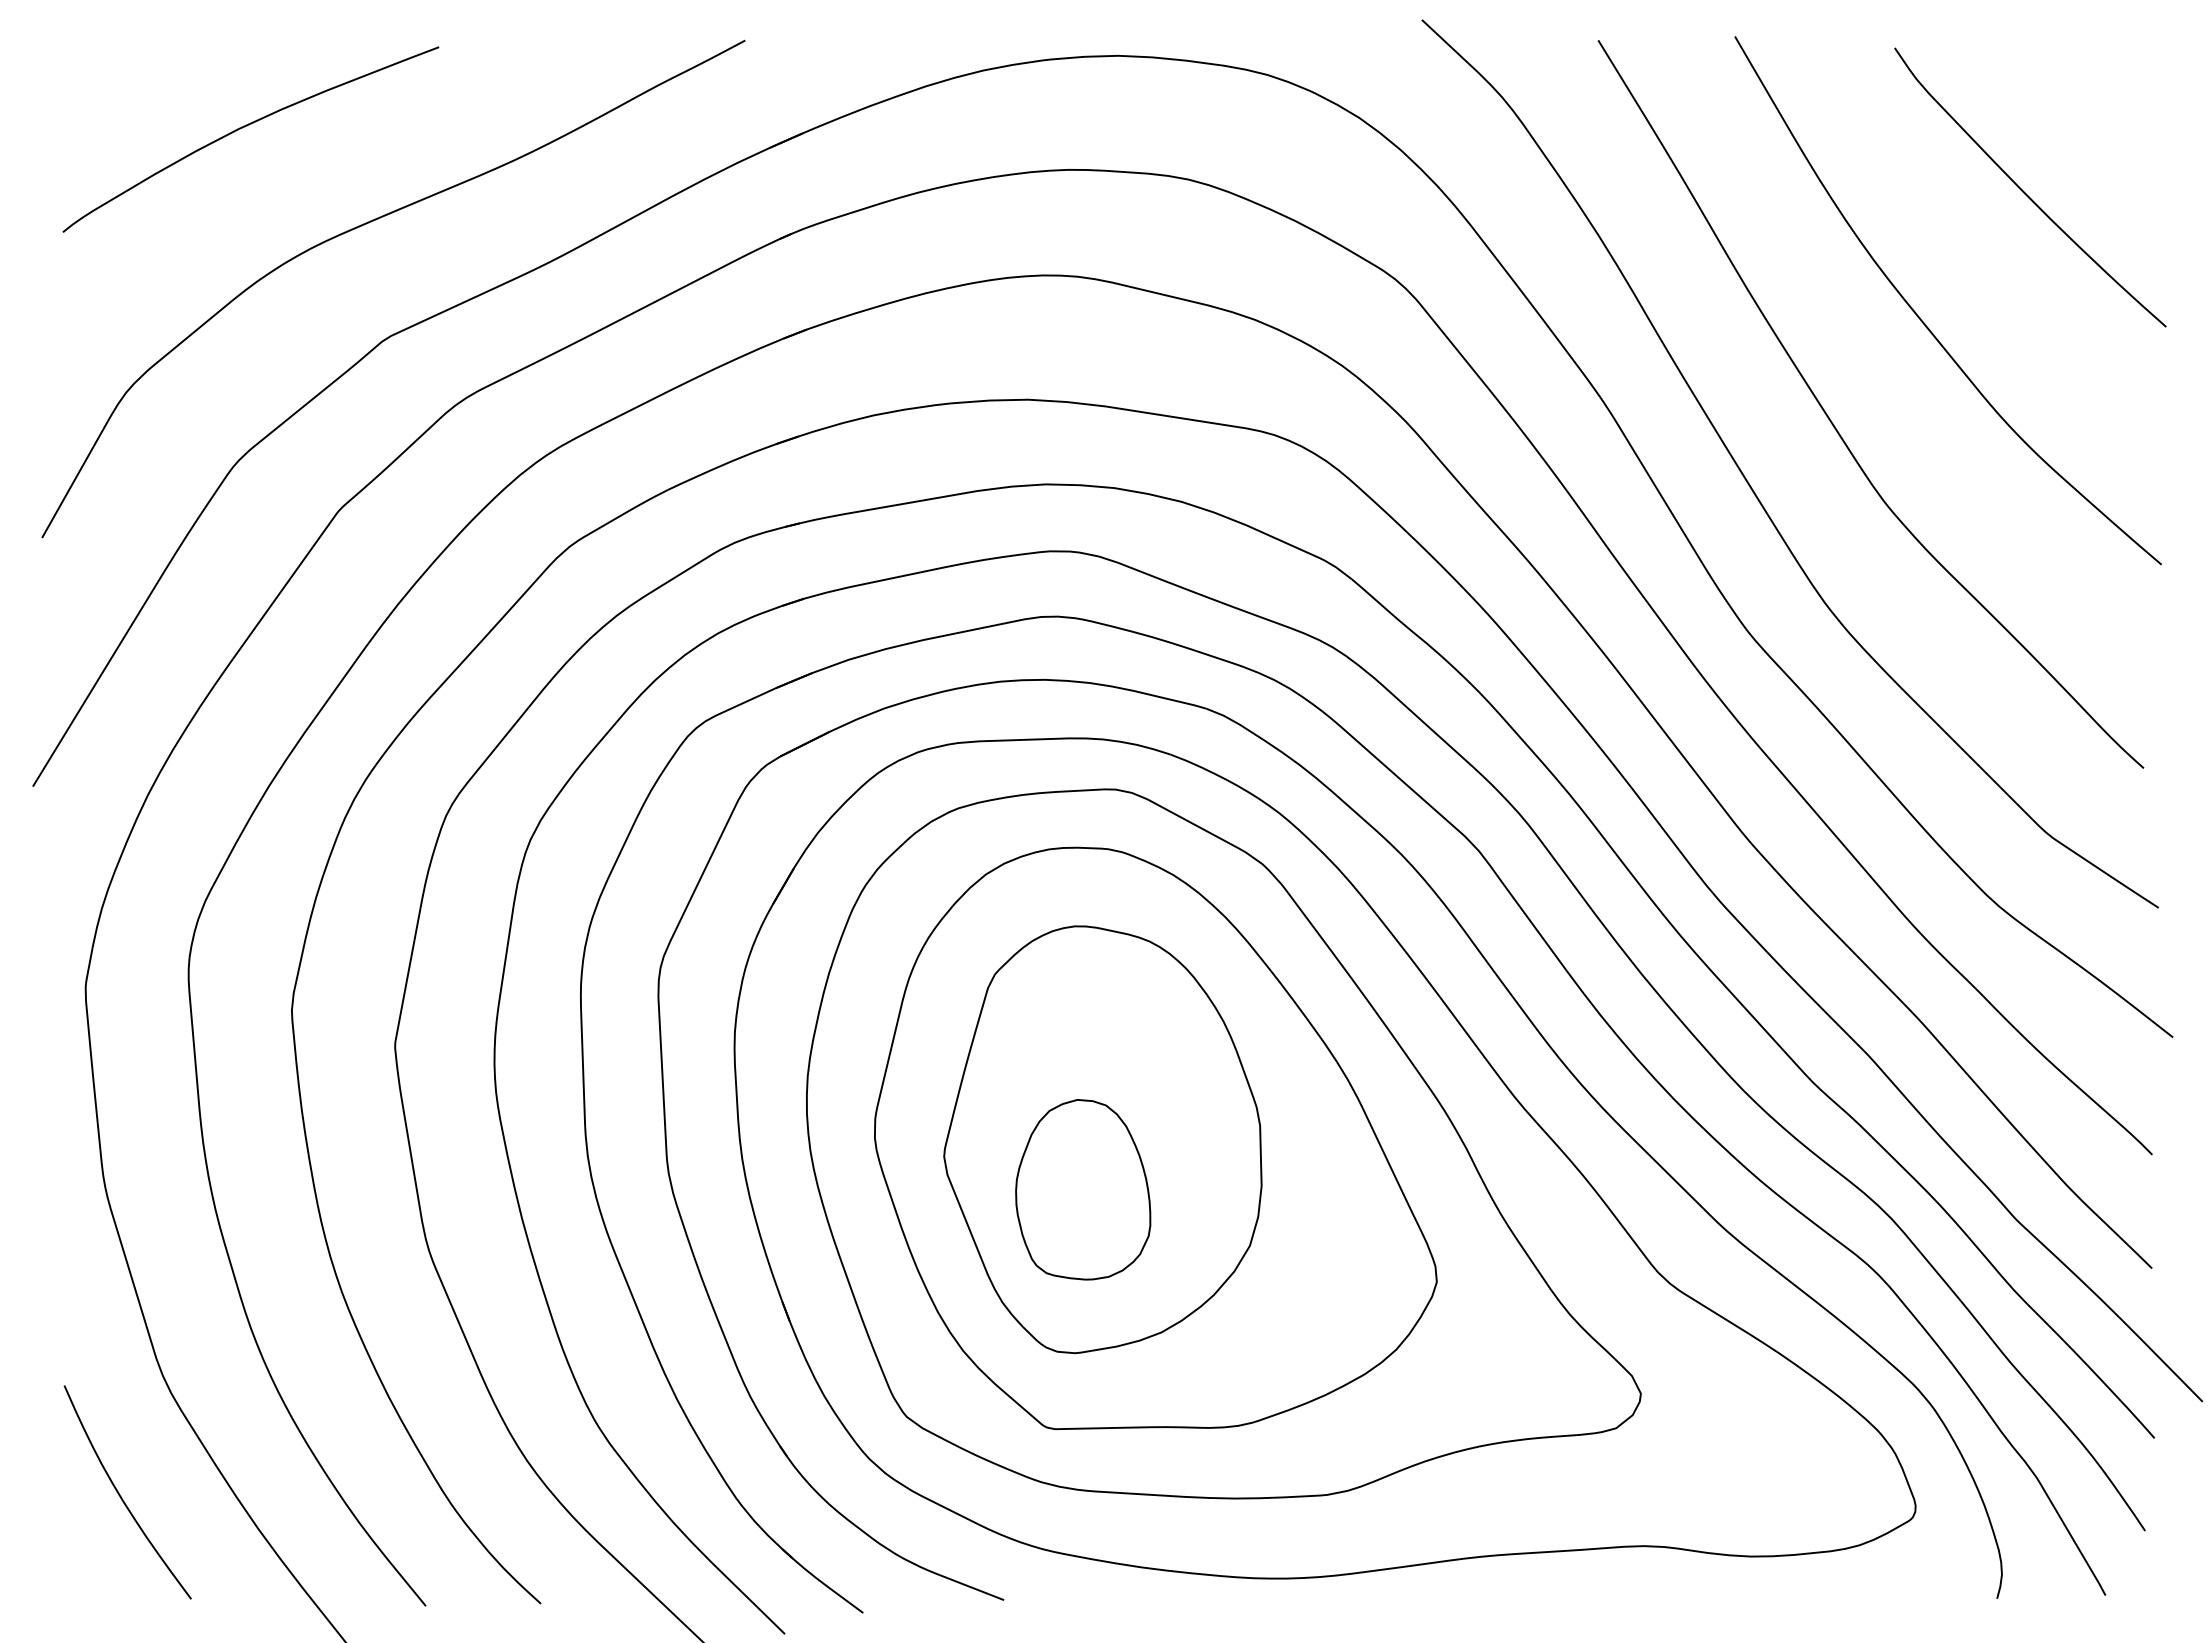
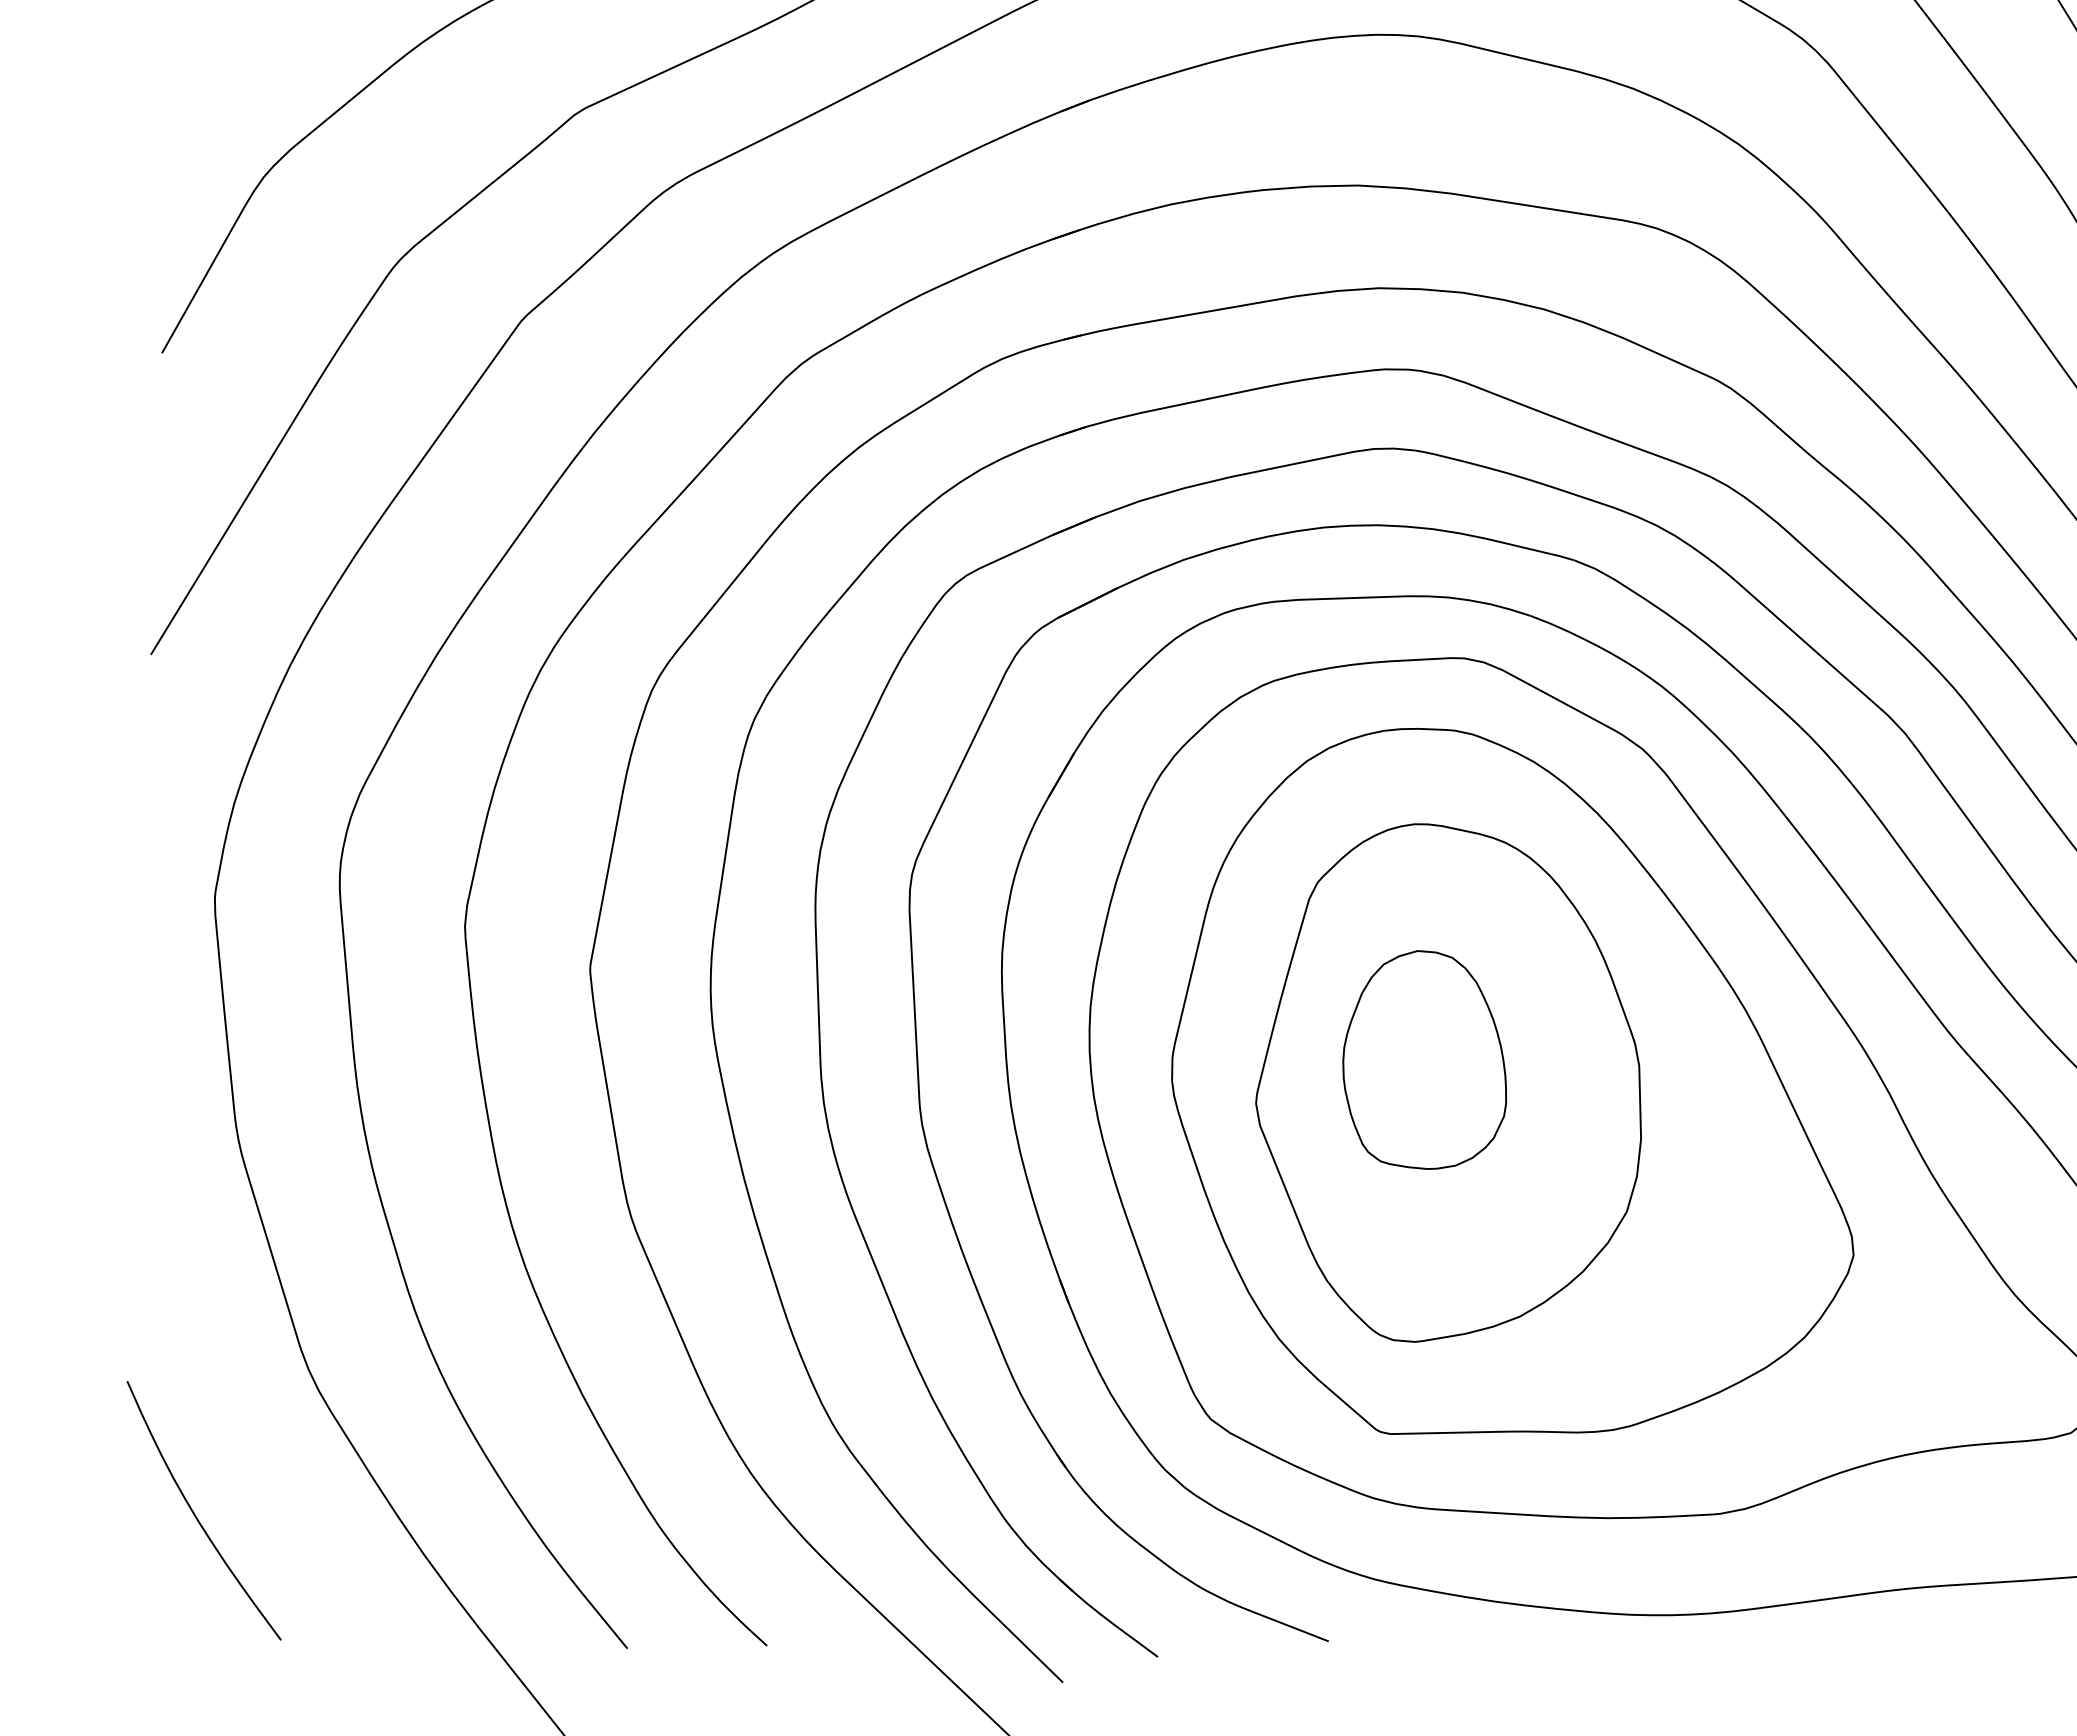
part: (1083, 1189) -> (1425, 1059), moved
curve: (122, 1497) -> (197, 1516), moved

